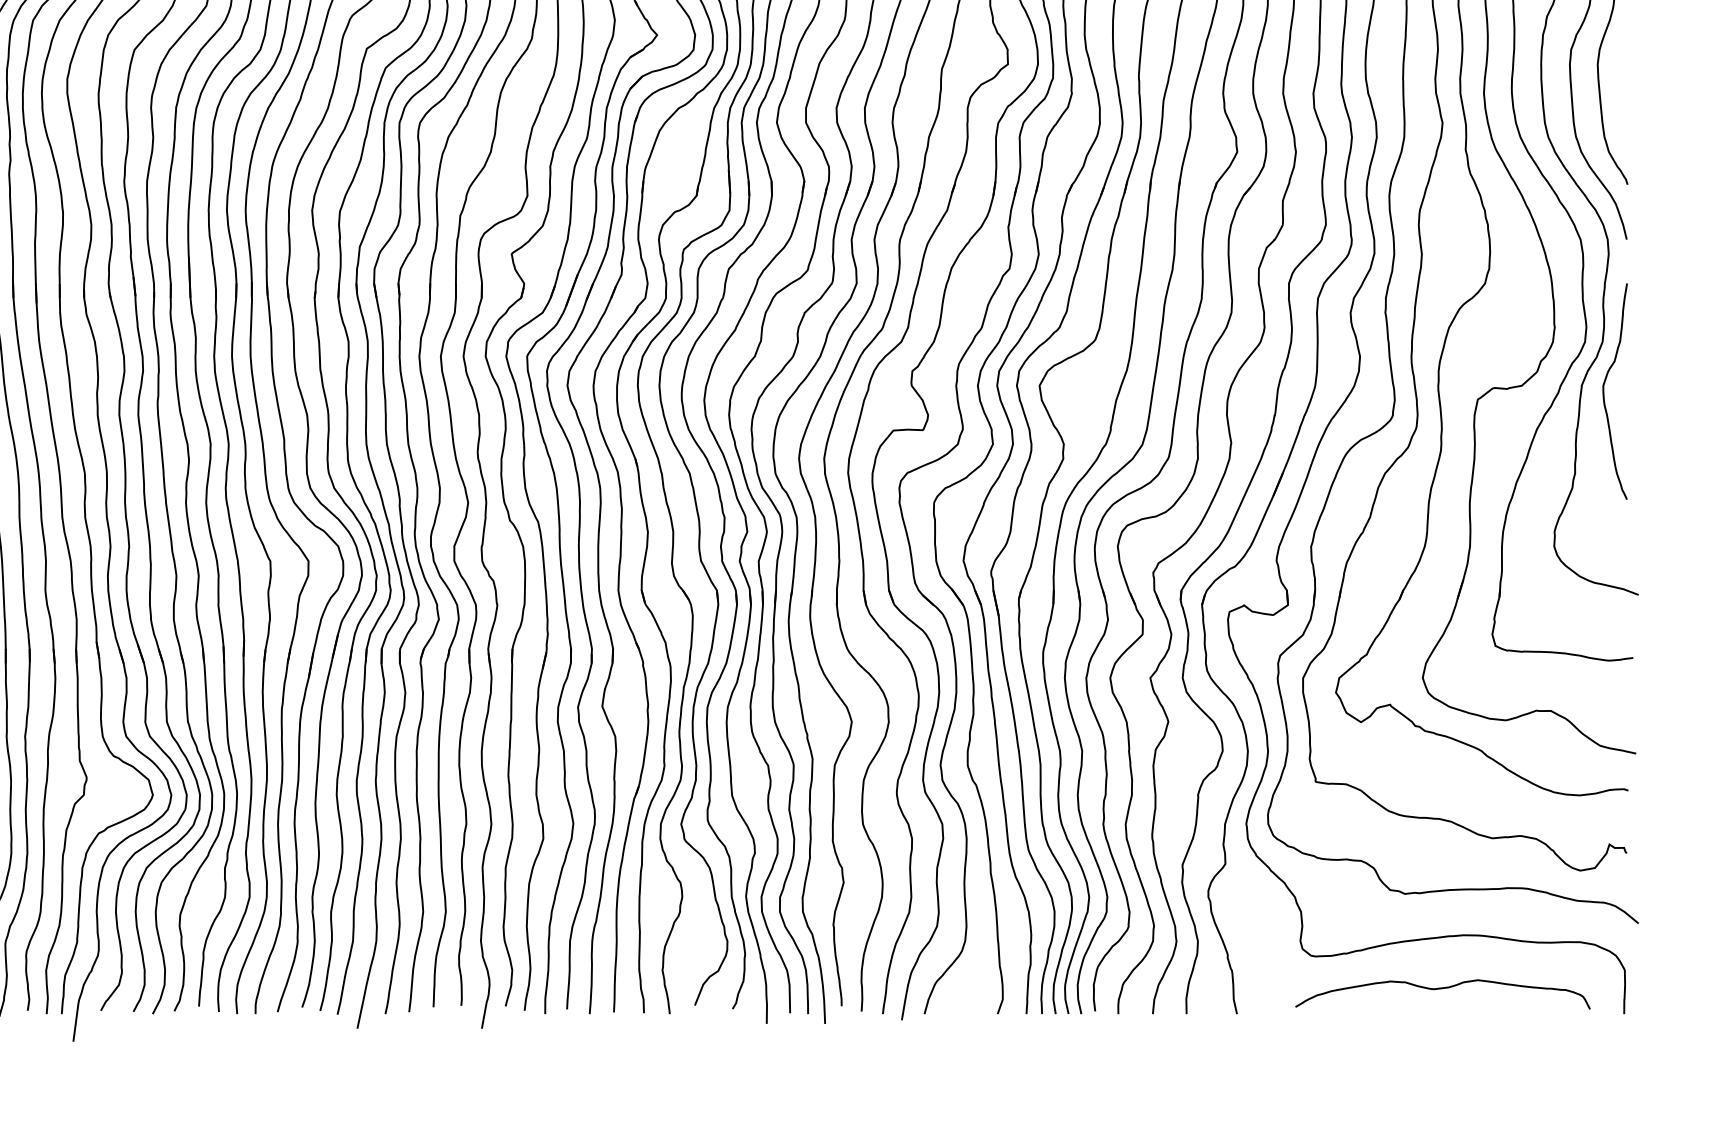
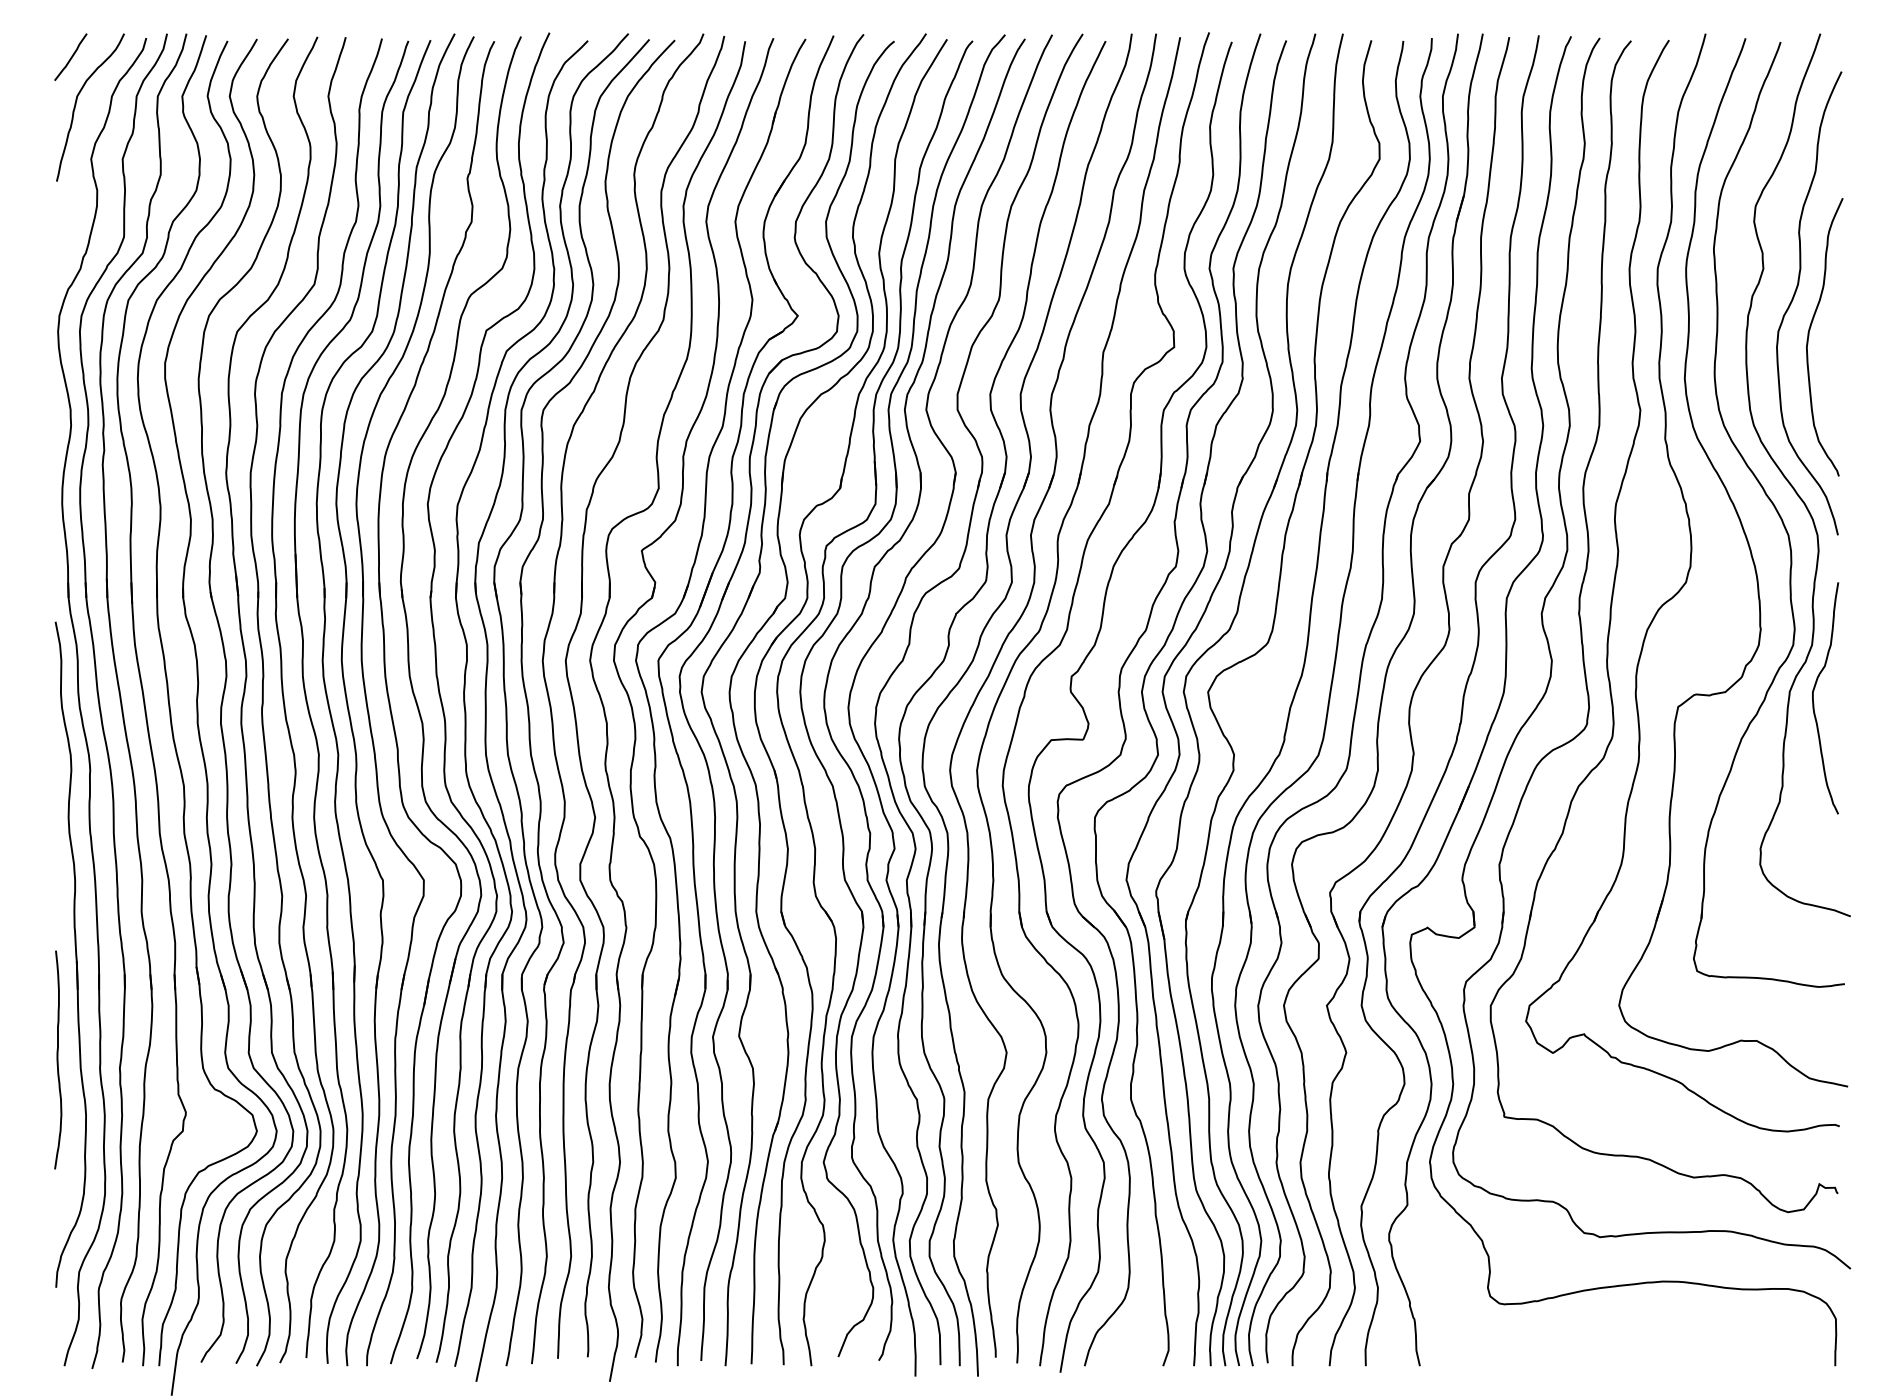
curve: (1442, 989) -> (1640, 1339), removed

